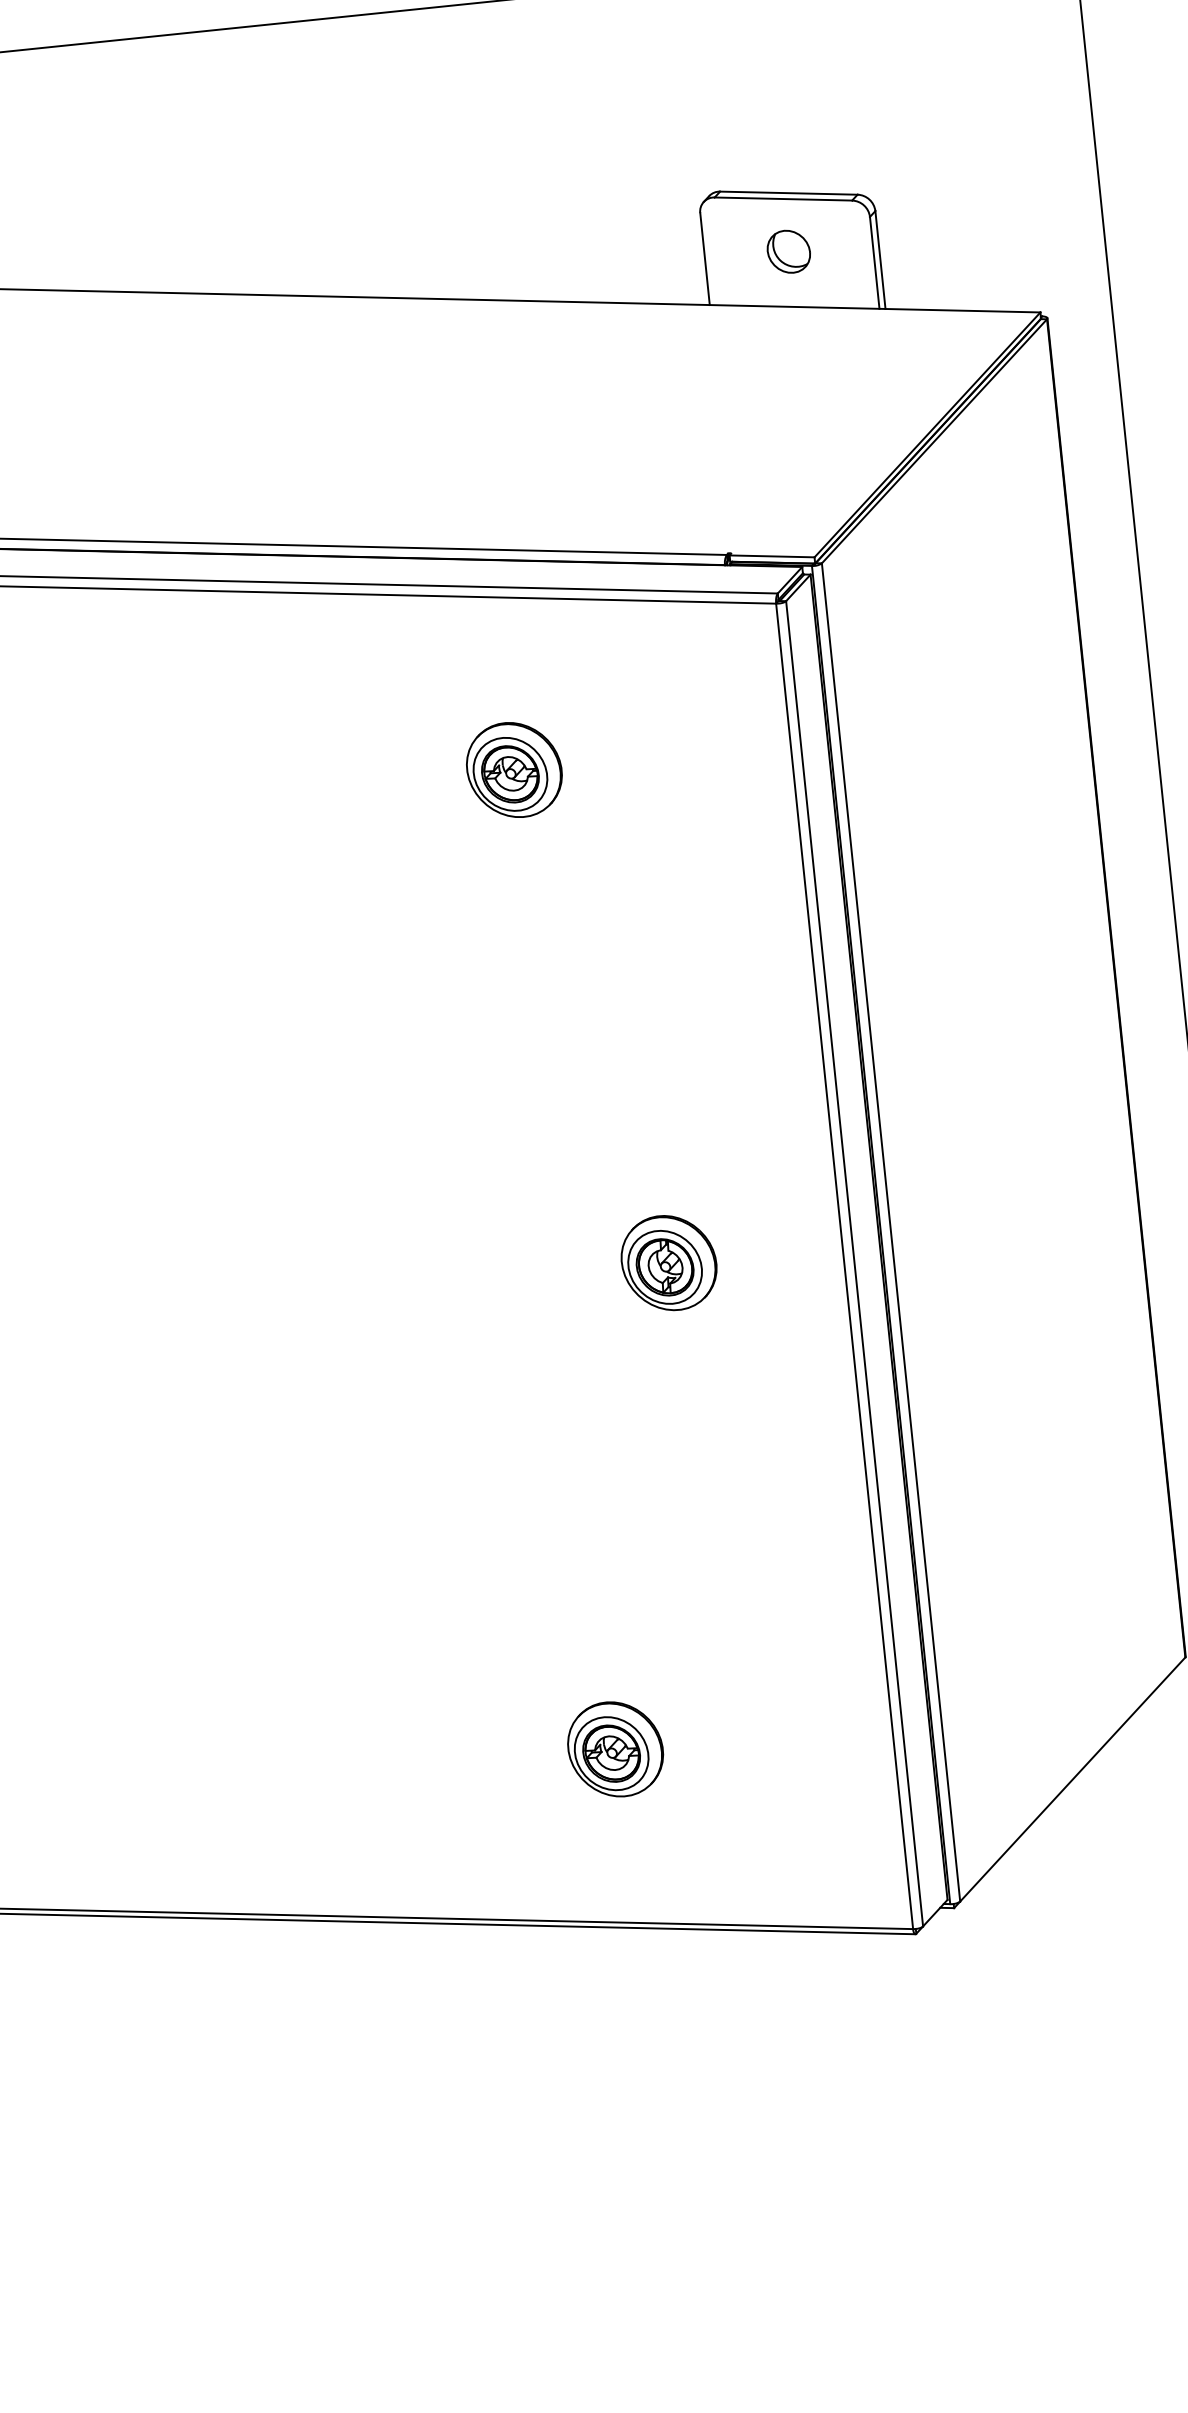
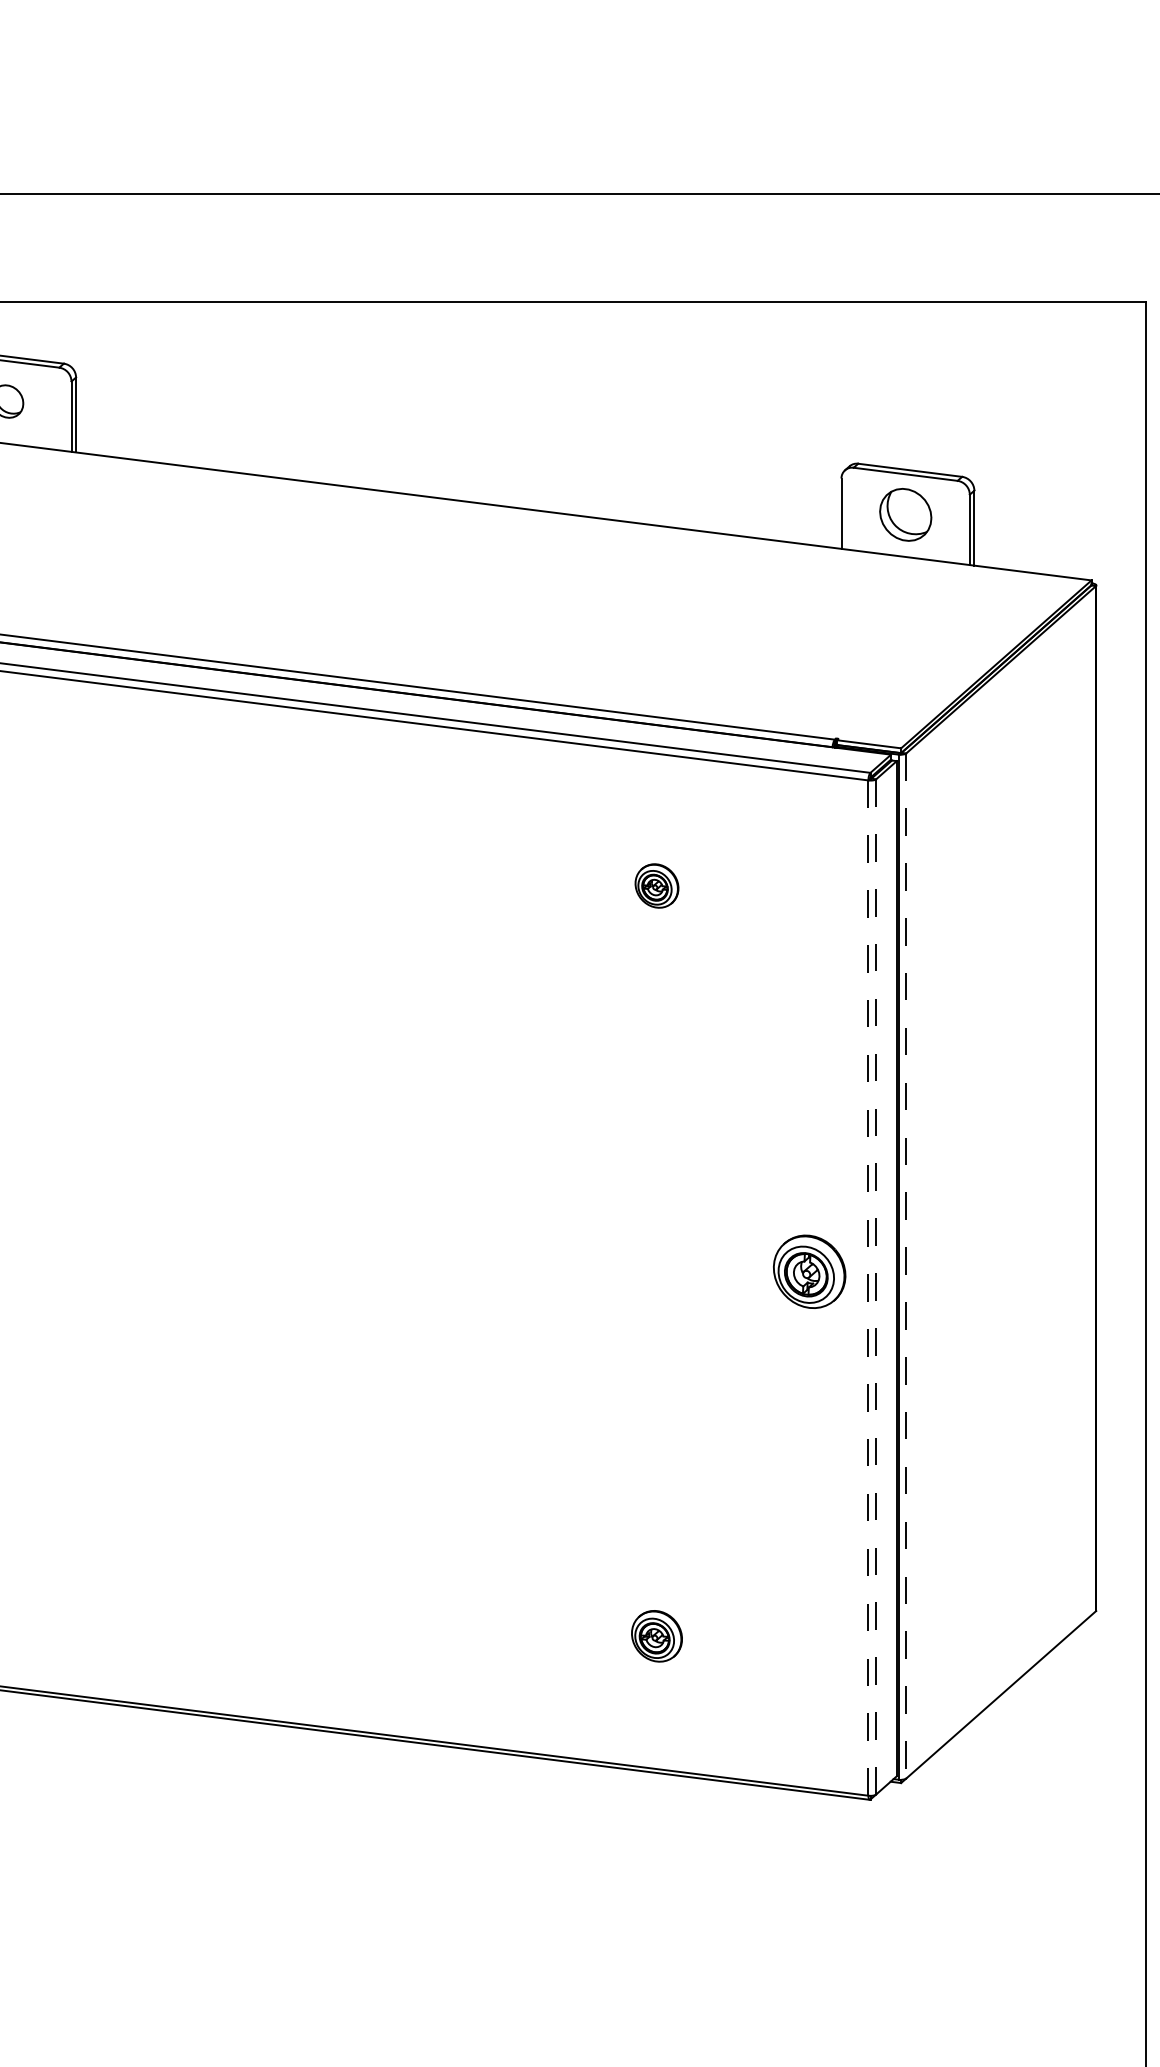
part: (788, 251) -> (905, 514), size x1.6
part: (513, 769) -> (656, 885), size x0.6
line: (891, 1233) -> (906, 1266), solid -> dashed
part: (668, 1262) -> (809, 1271), moved
line: (854, 1263) -> (876, 1286), solid -> dashed
line: (844, 1266) -> (868, 1288), solid -> dashed
part: (614, 1749) -> (656, 1636), size x0.7

